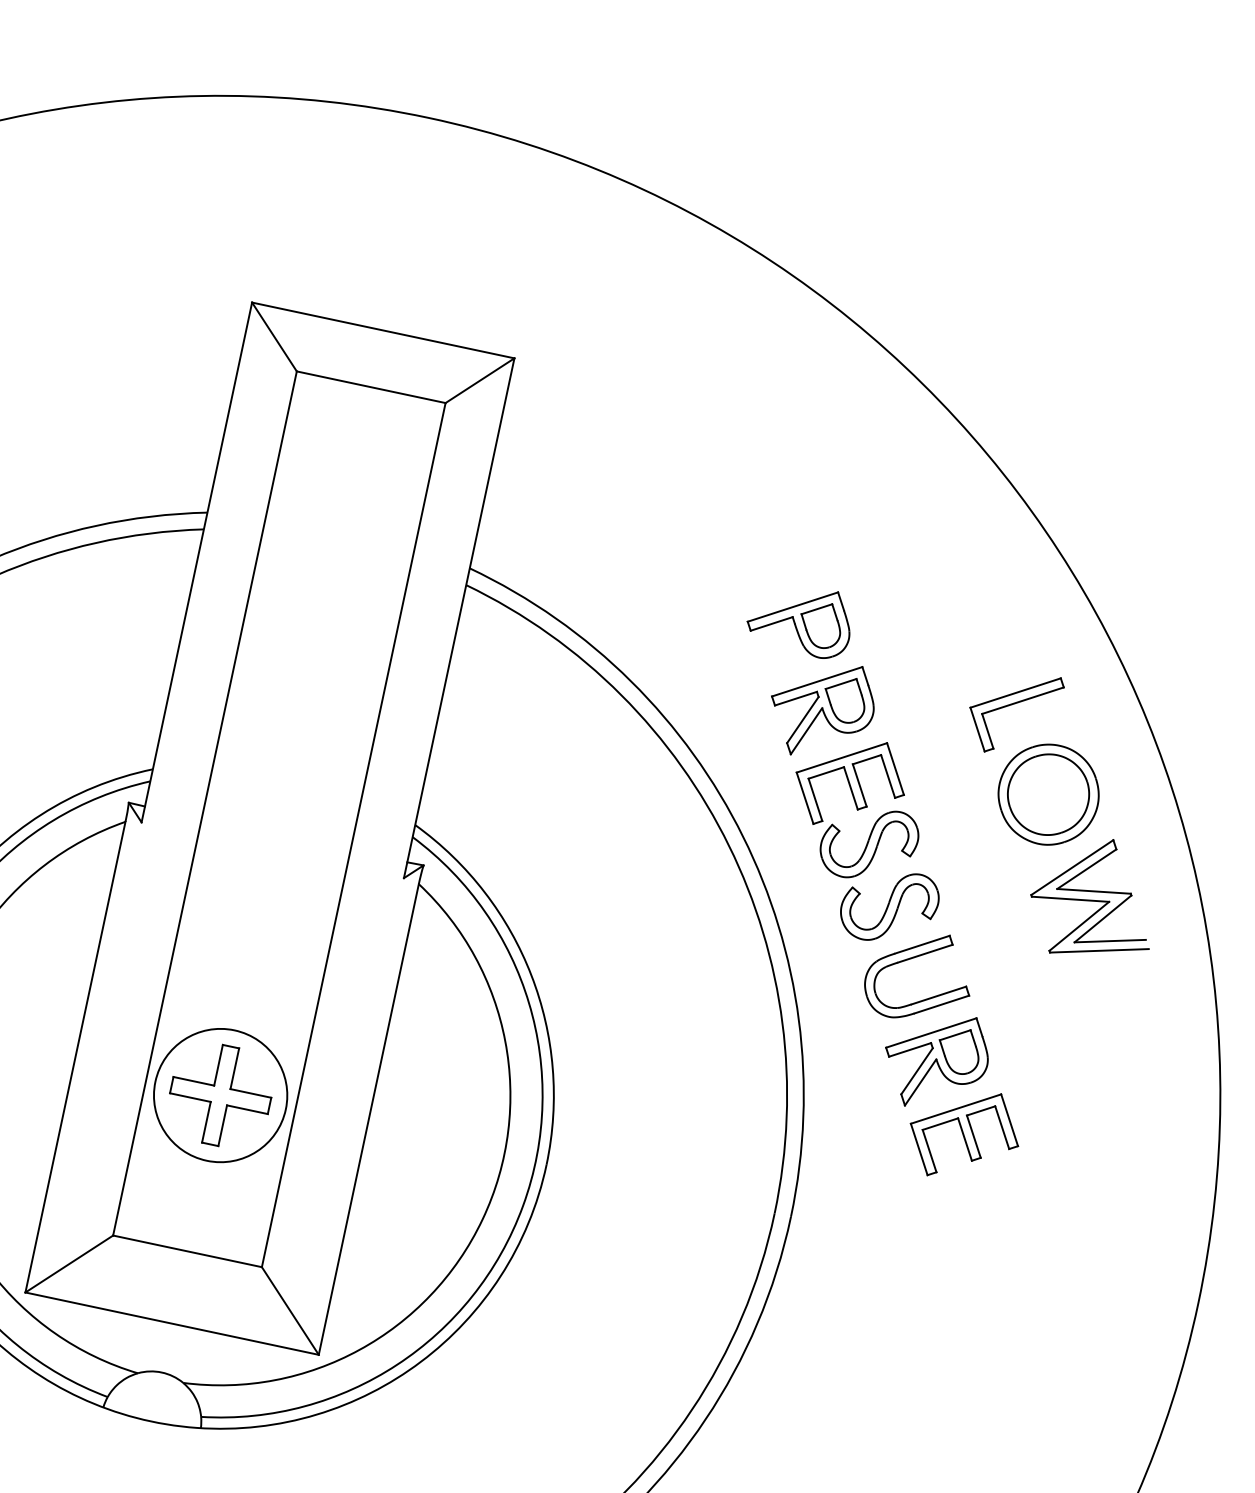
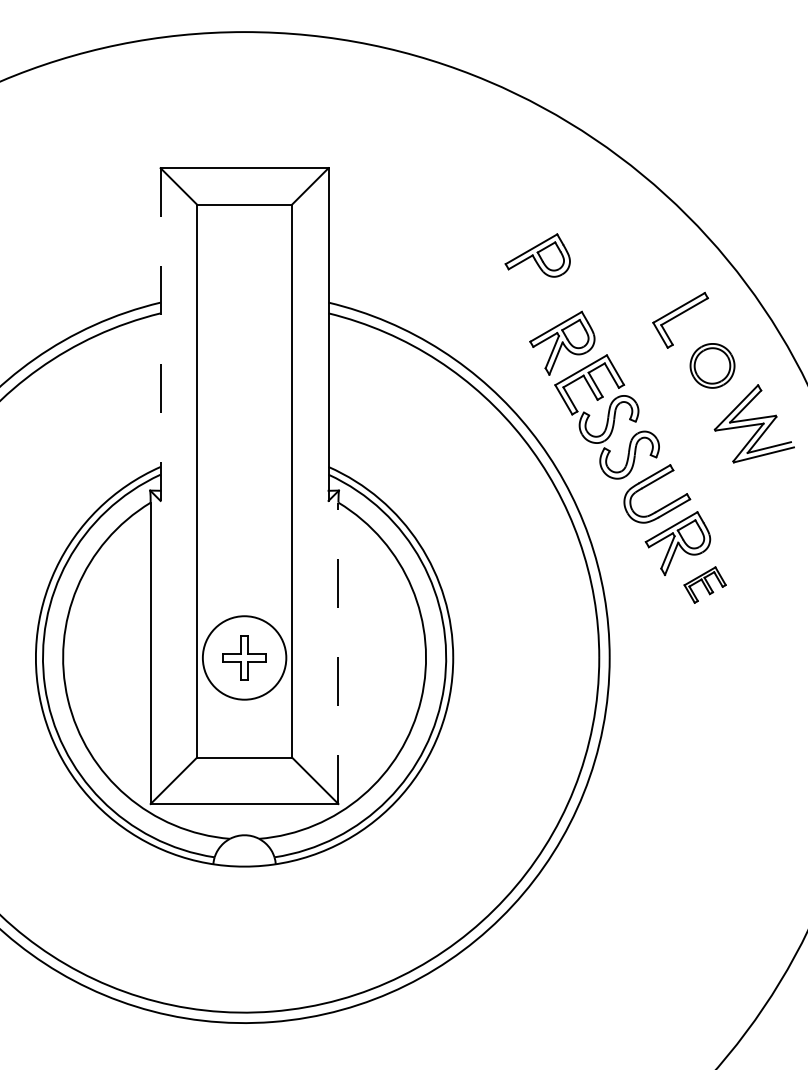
line: (196, 563) -> (160, 335), solid -> dashed
part: (800, 618) -> (537, 255), moved
part: (1048, 794) -> (712, 365), size x0.7
part: (220, 1094) -> (244, 657), size x0.7
line: (368, 1119) -> (338, 653), solid -> dashed
part: (963, 1133) -> (704, 584), size x0.6

